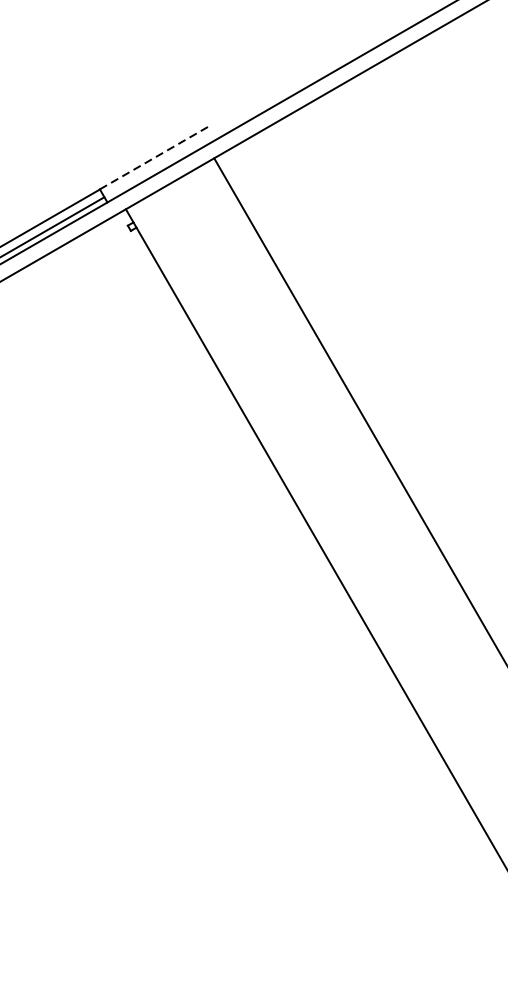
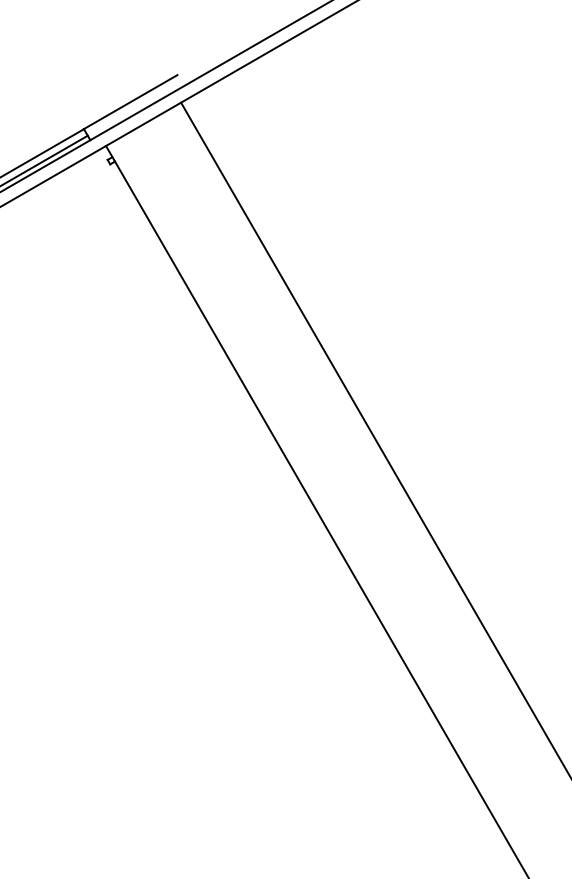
line: (155, 156) -> (131, 101), dashed -> solid

